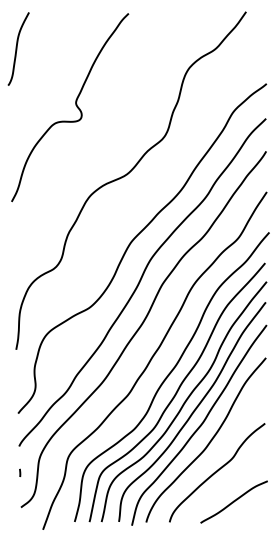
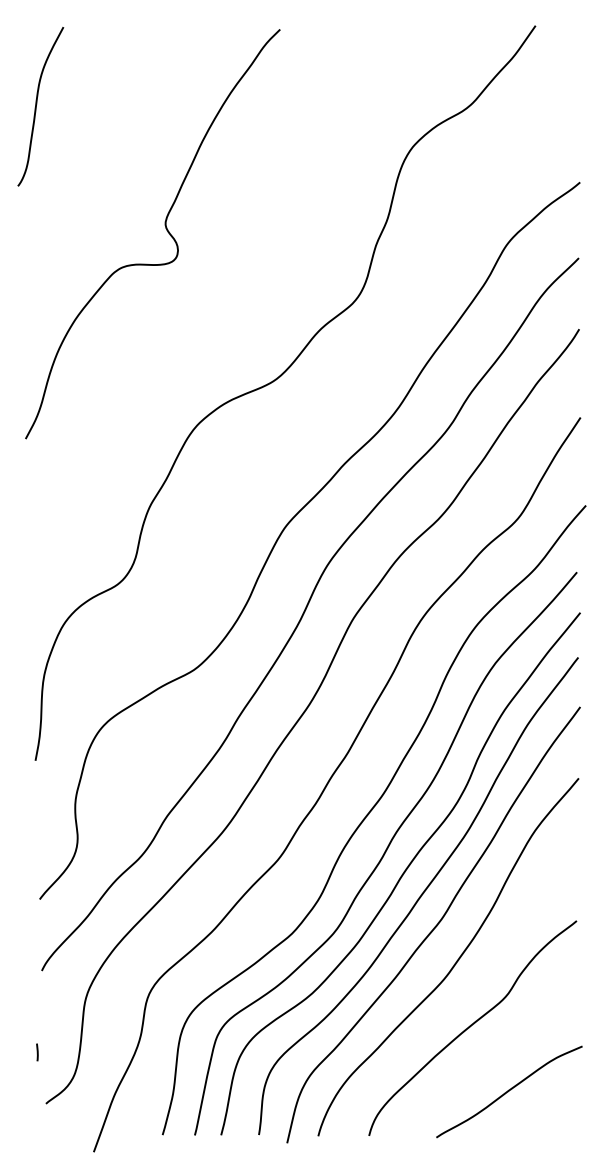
curve: (20, 472) -> (38, 1051), moved

